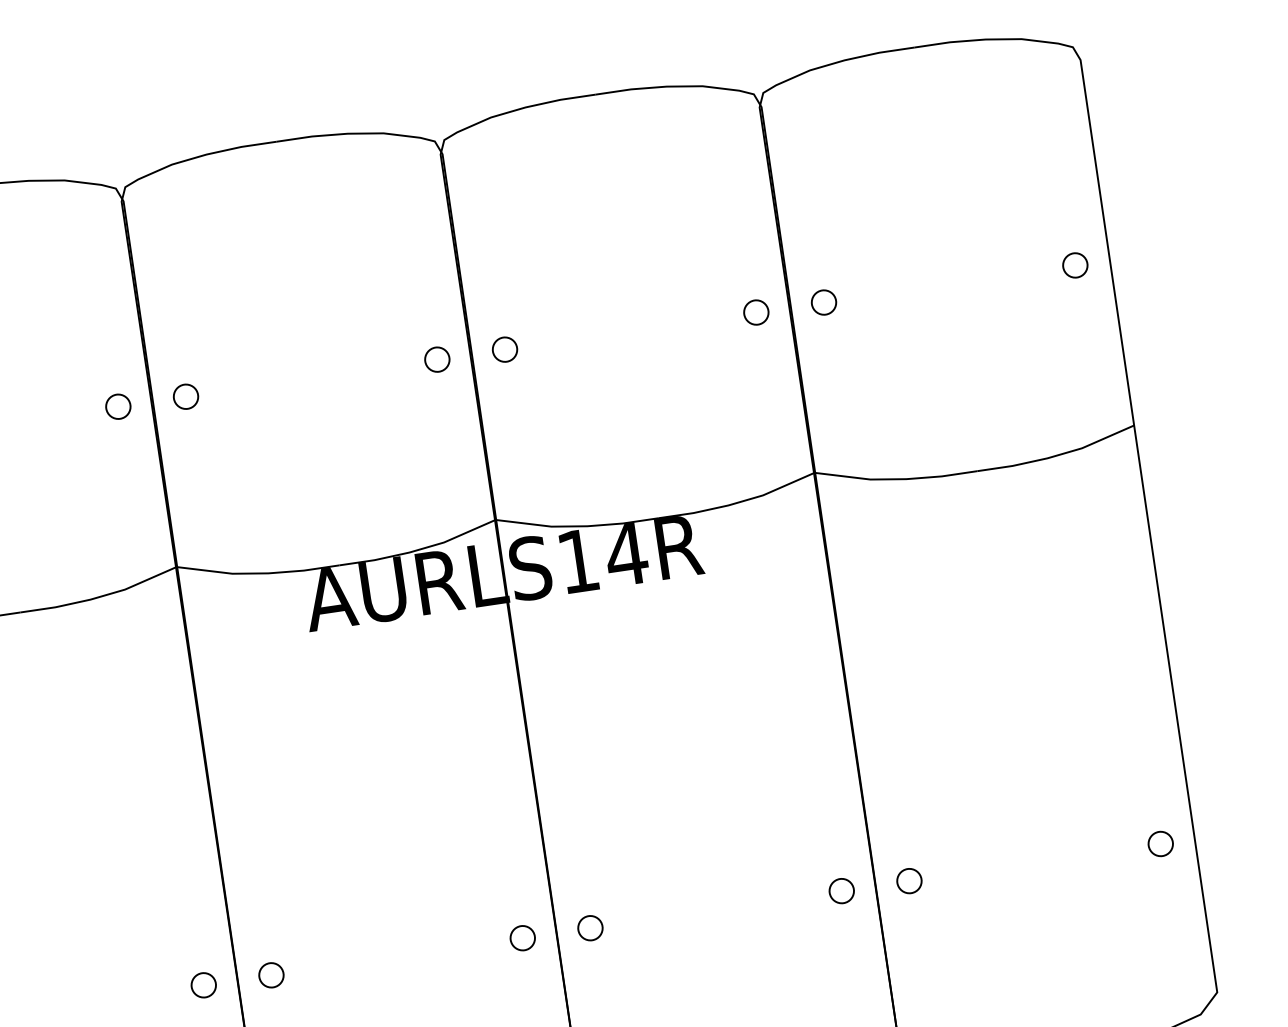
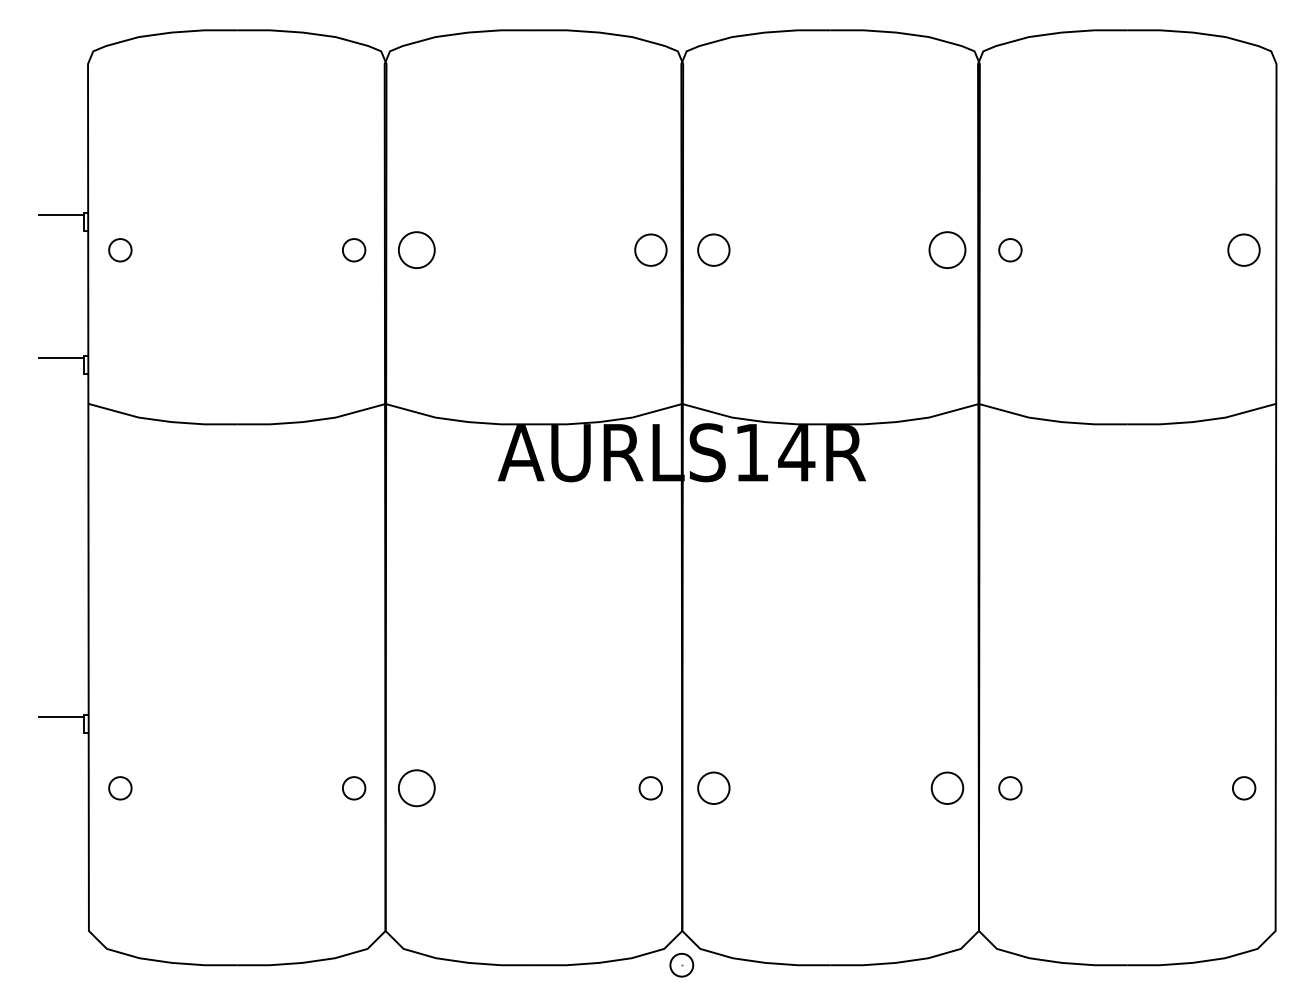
circle: (1075, 265) -> (1244, 250), size x1.4
circle: (756, 312) -> (947, 250), size x1.6
circle: (504, 349) -> (713, 250), size x1.4
circle: (437, 359) -> (650, 250), size x1.4
circle: (186, 396) -> (417, 250), size x1.6
circle: (841, 891) -> (947, 788), size x1.4
circle: (590, 928) -> (713, 788), size x1.4
circle: (271, 975) -> (417, 788), size x1.6

